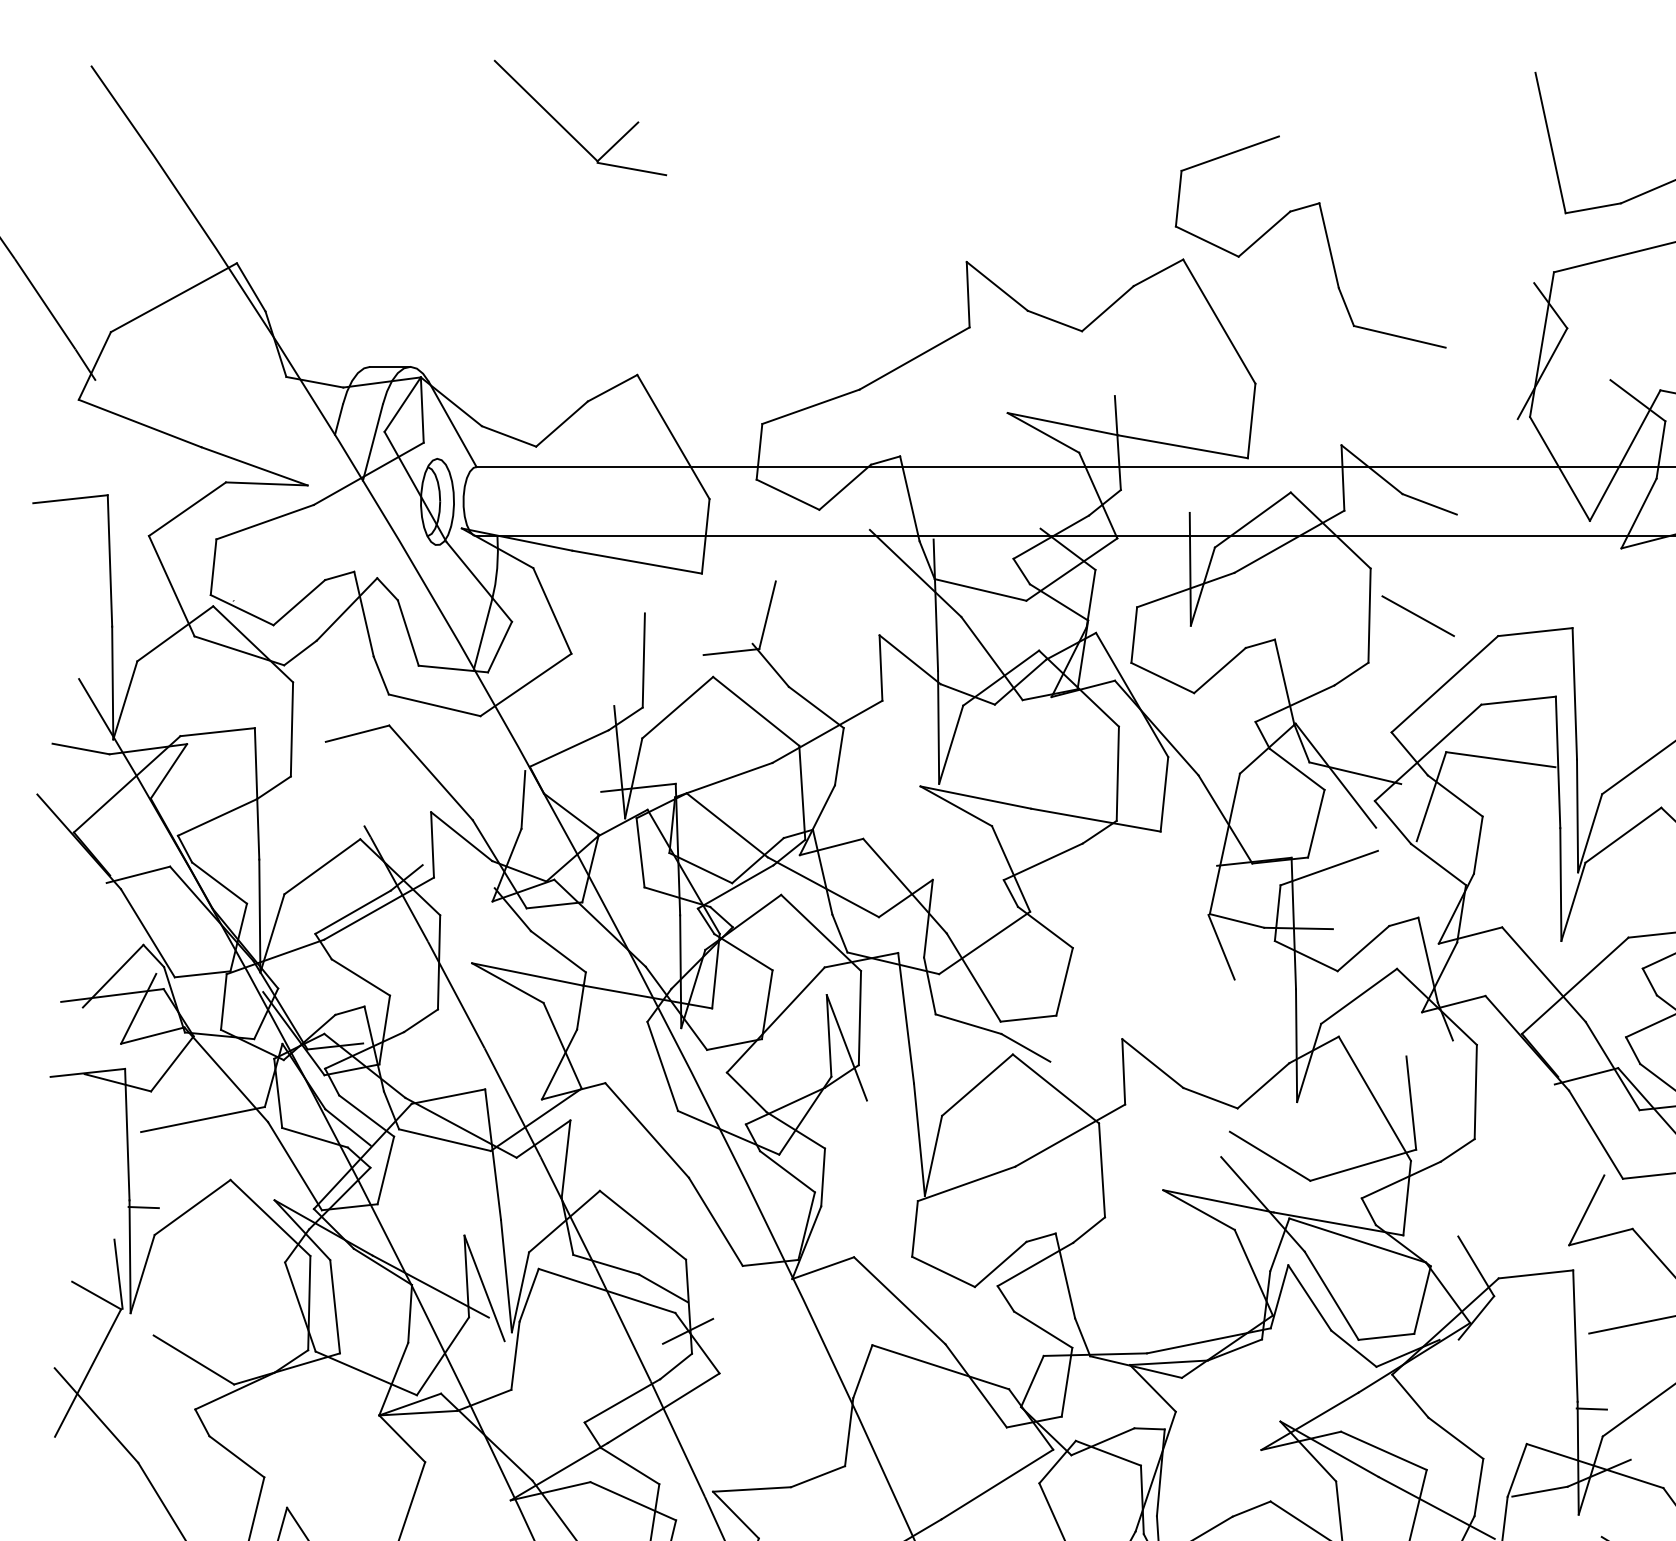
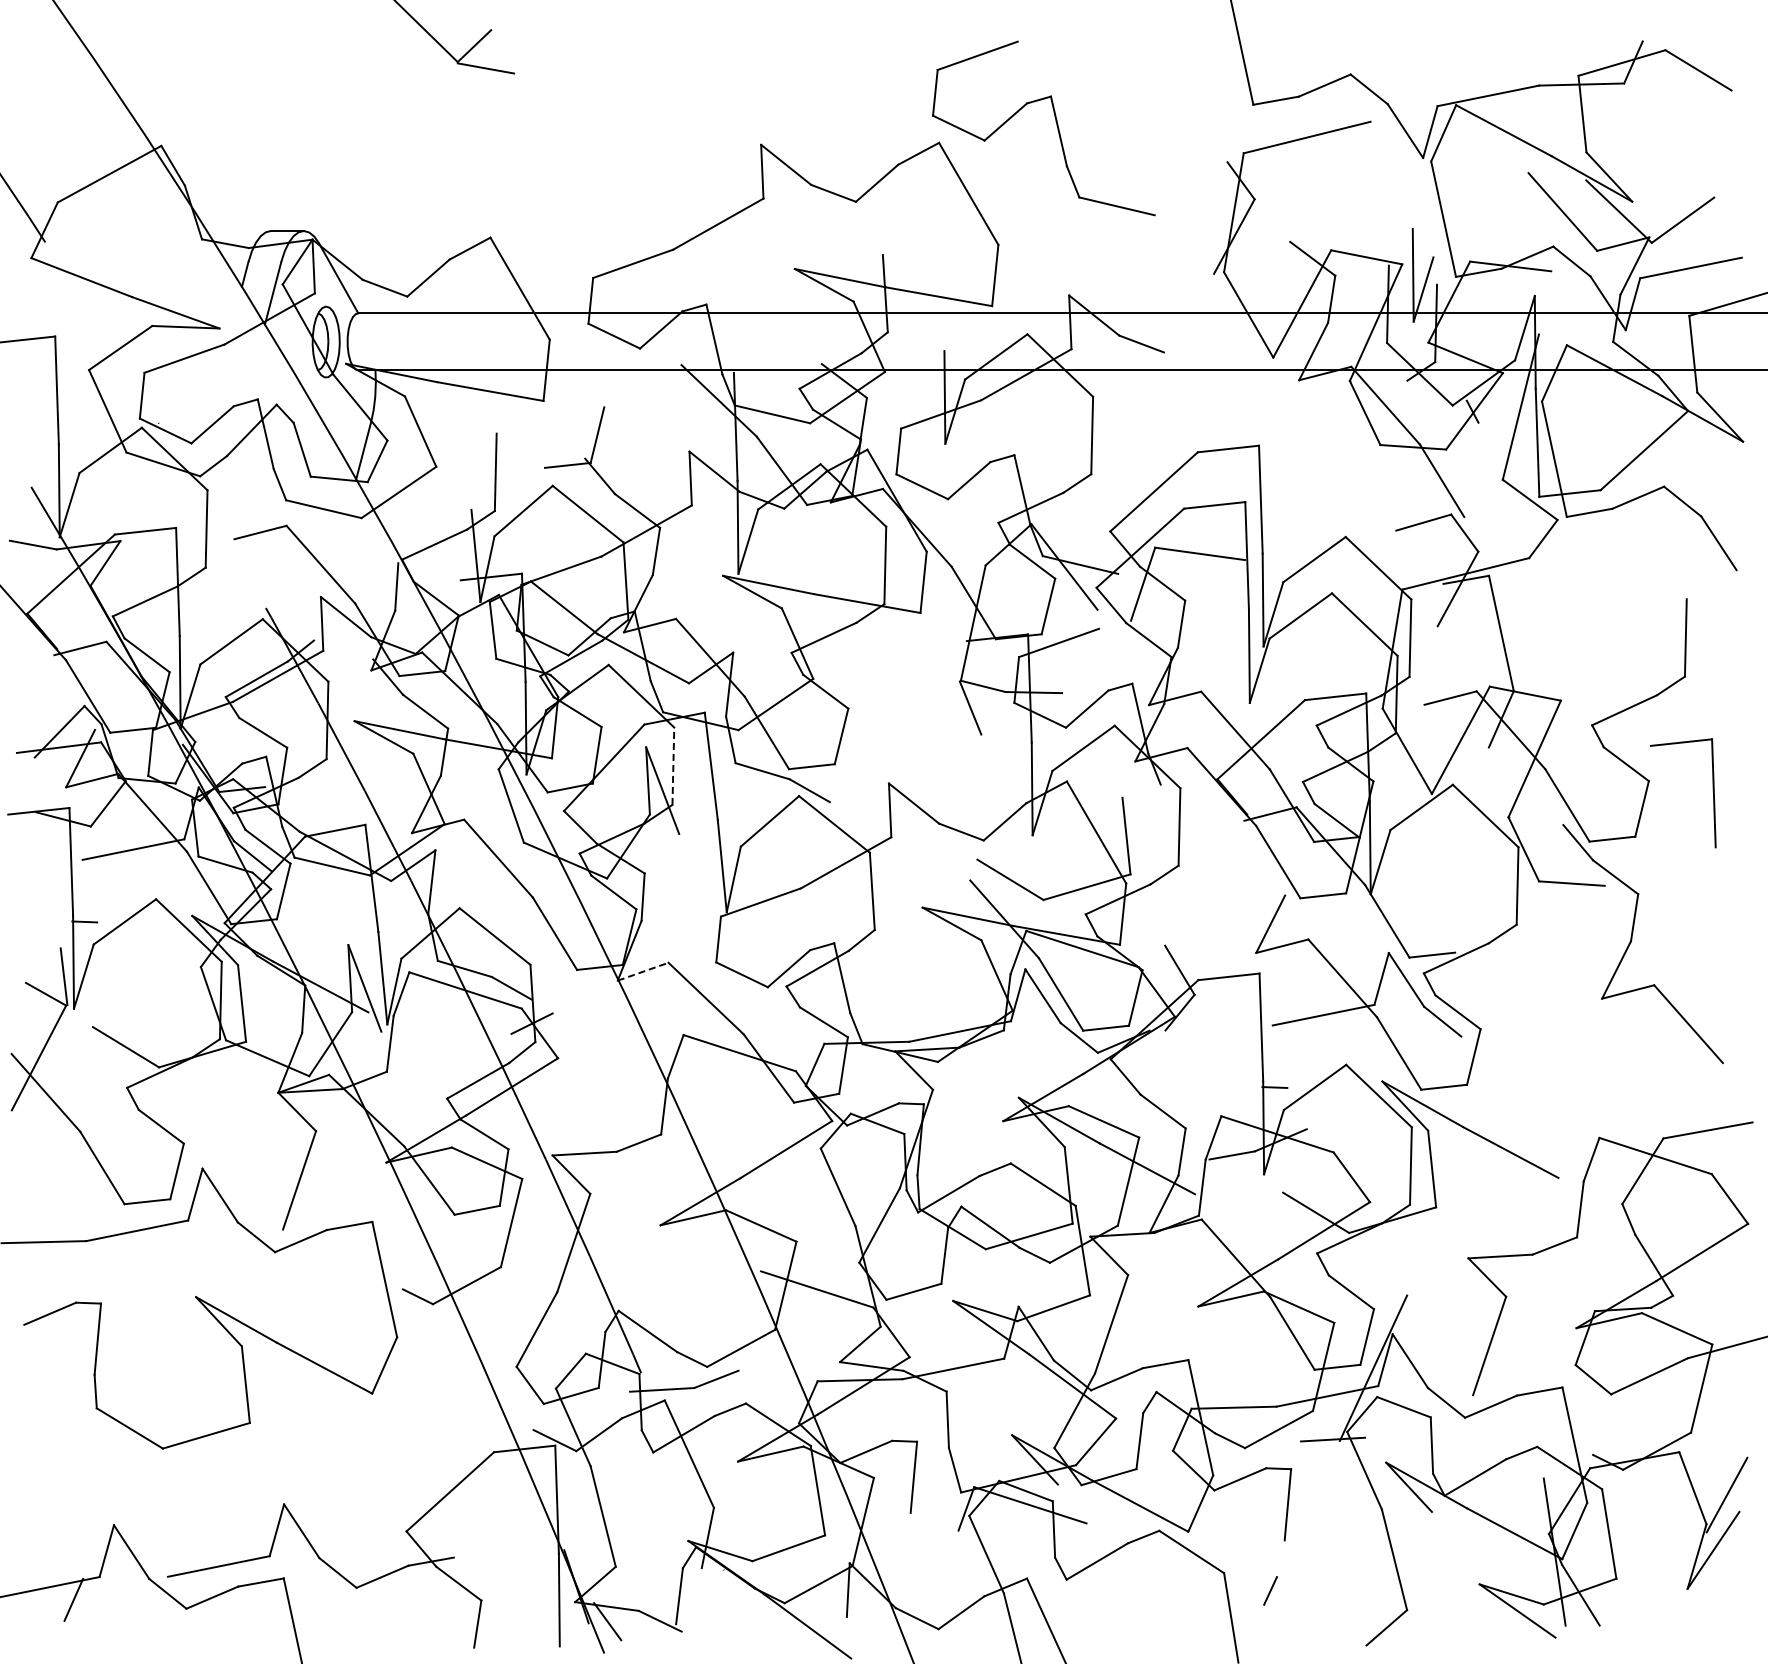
line: (1417, 615) -> (1131, 435), removed
line: (860, 1018) -> (673, 766), solid -> dashed
line: (823, 1267) -> (643, 971), solid -> dashed

